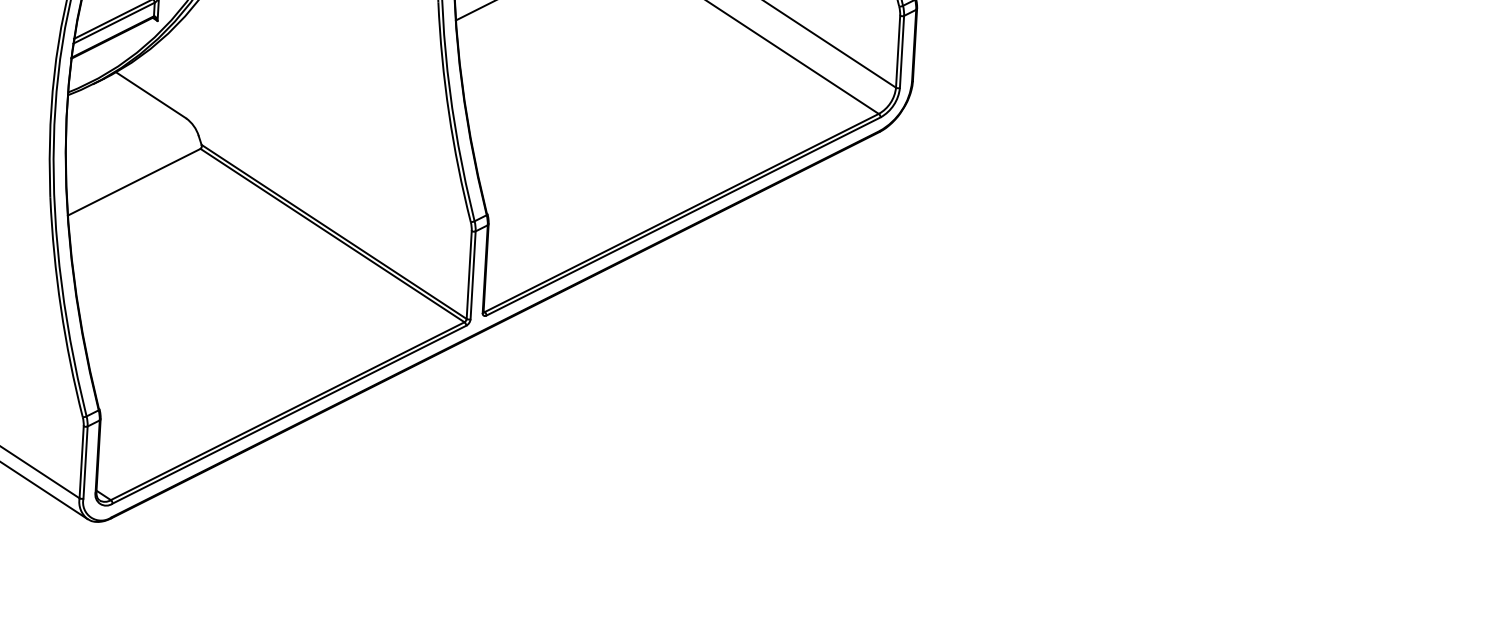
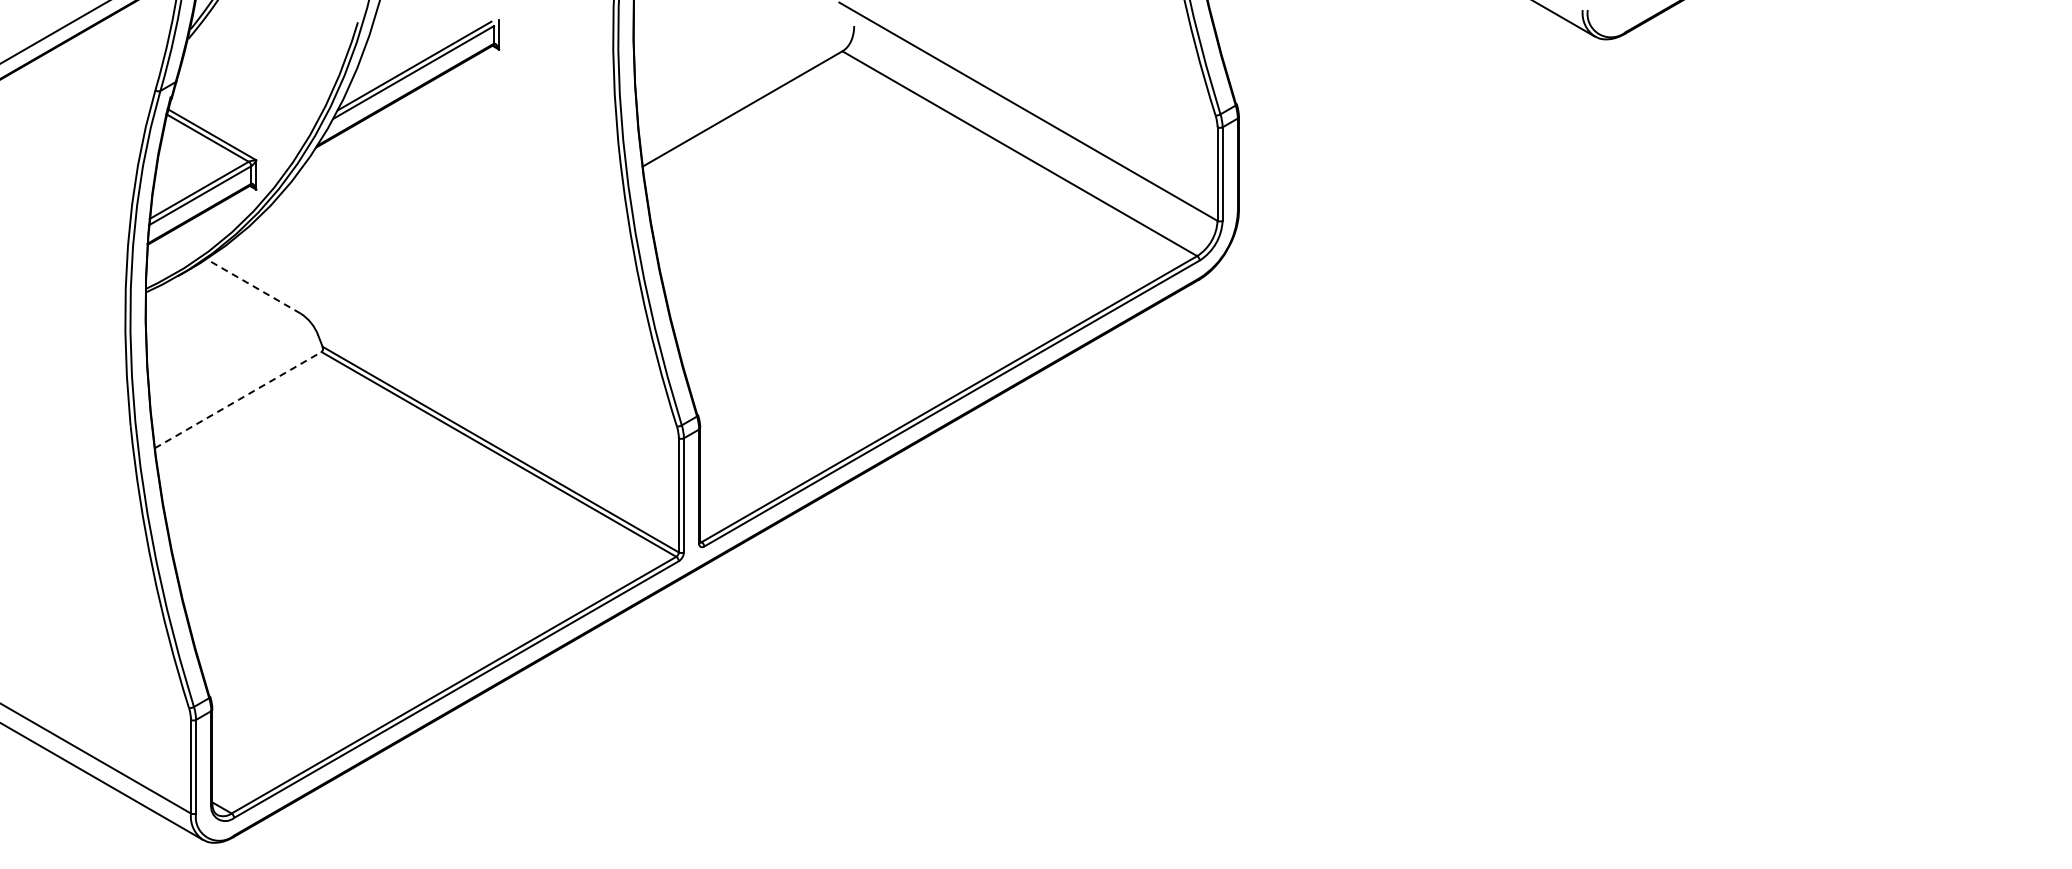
line: (151, 95) -> (253, 286), solid -> dashed
line: (134, 181) -> (238, 399), solid -> dashed

